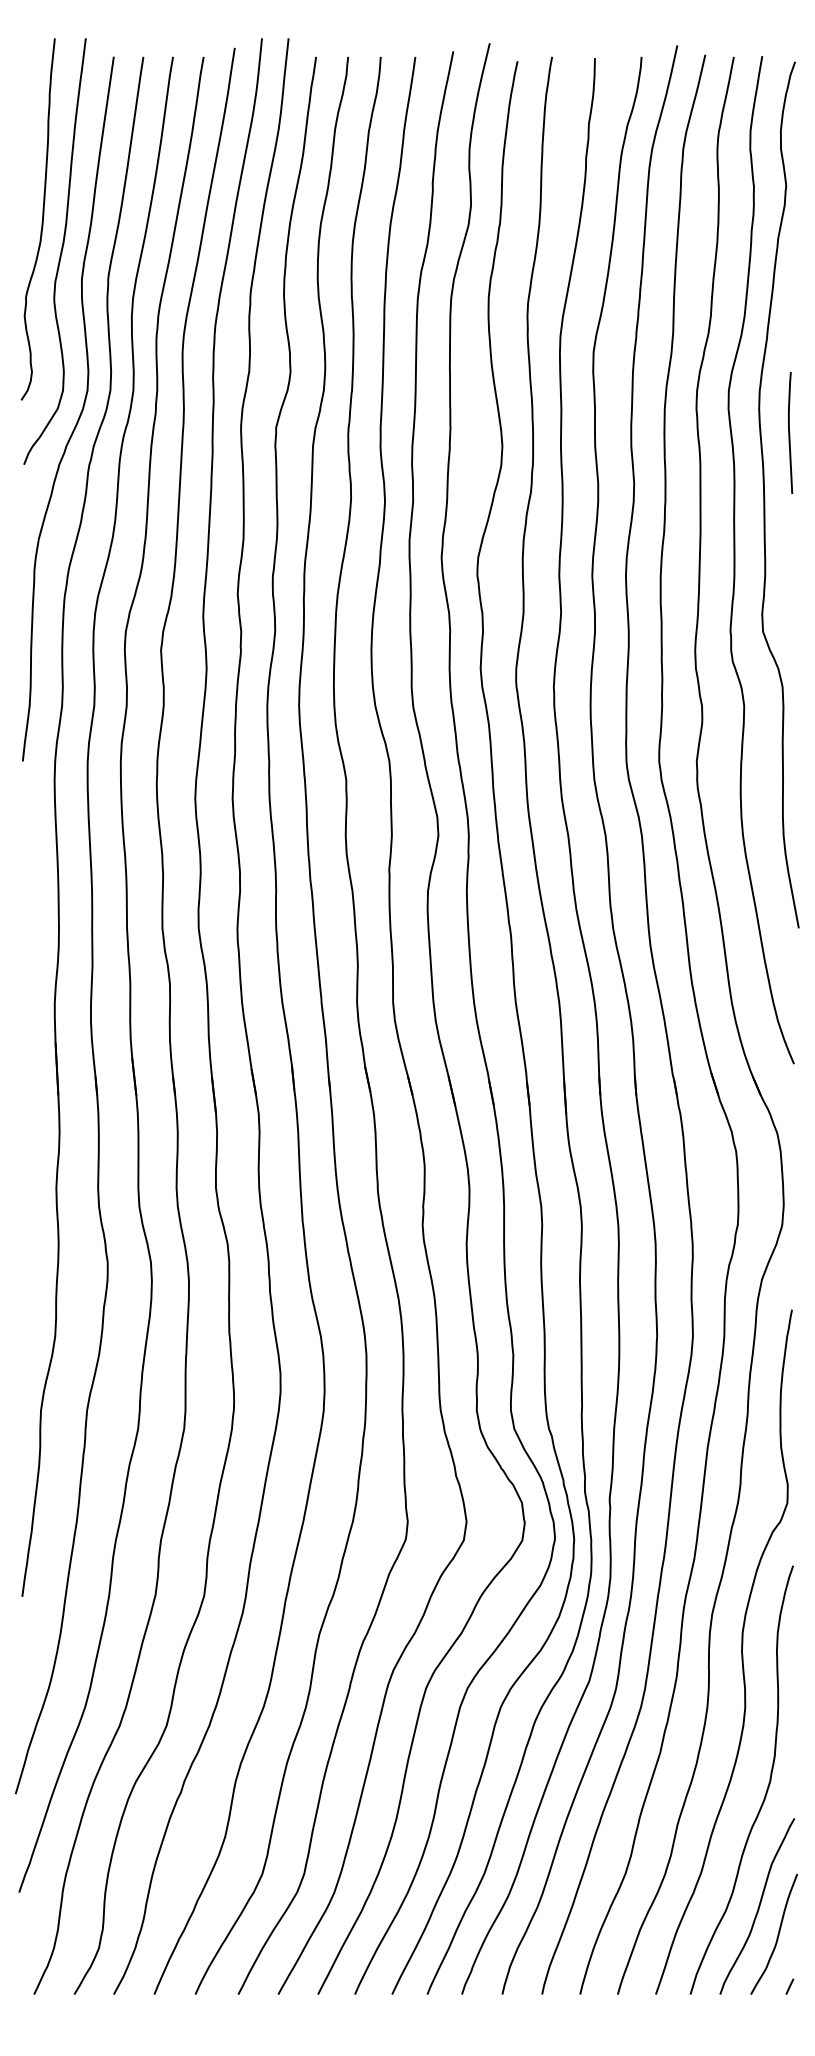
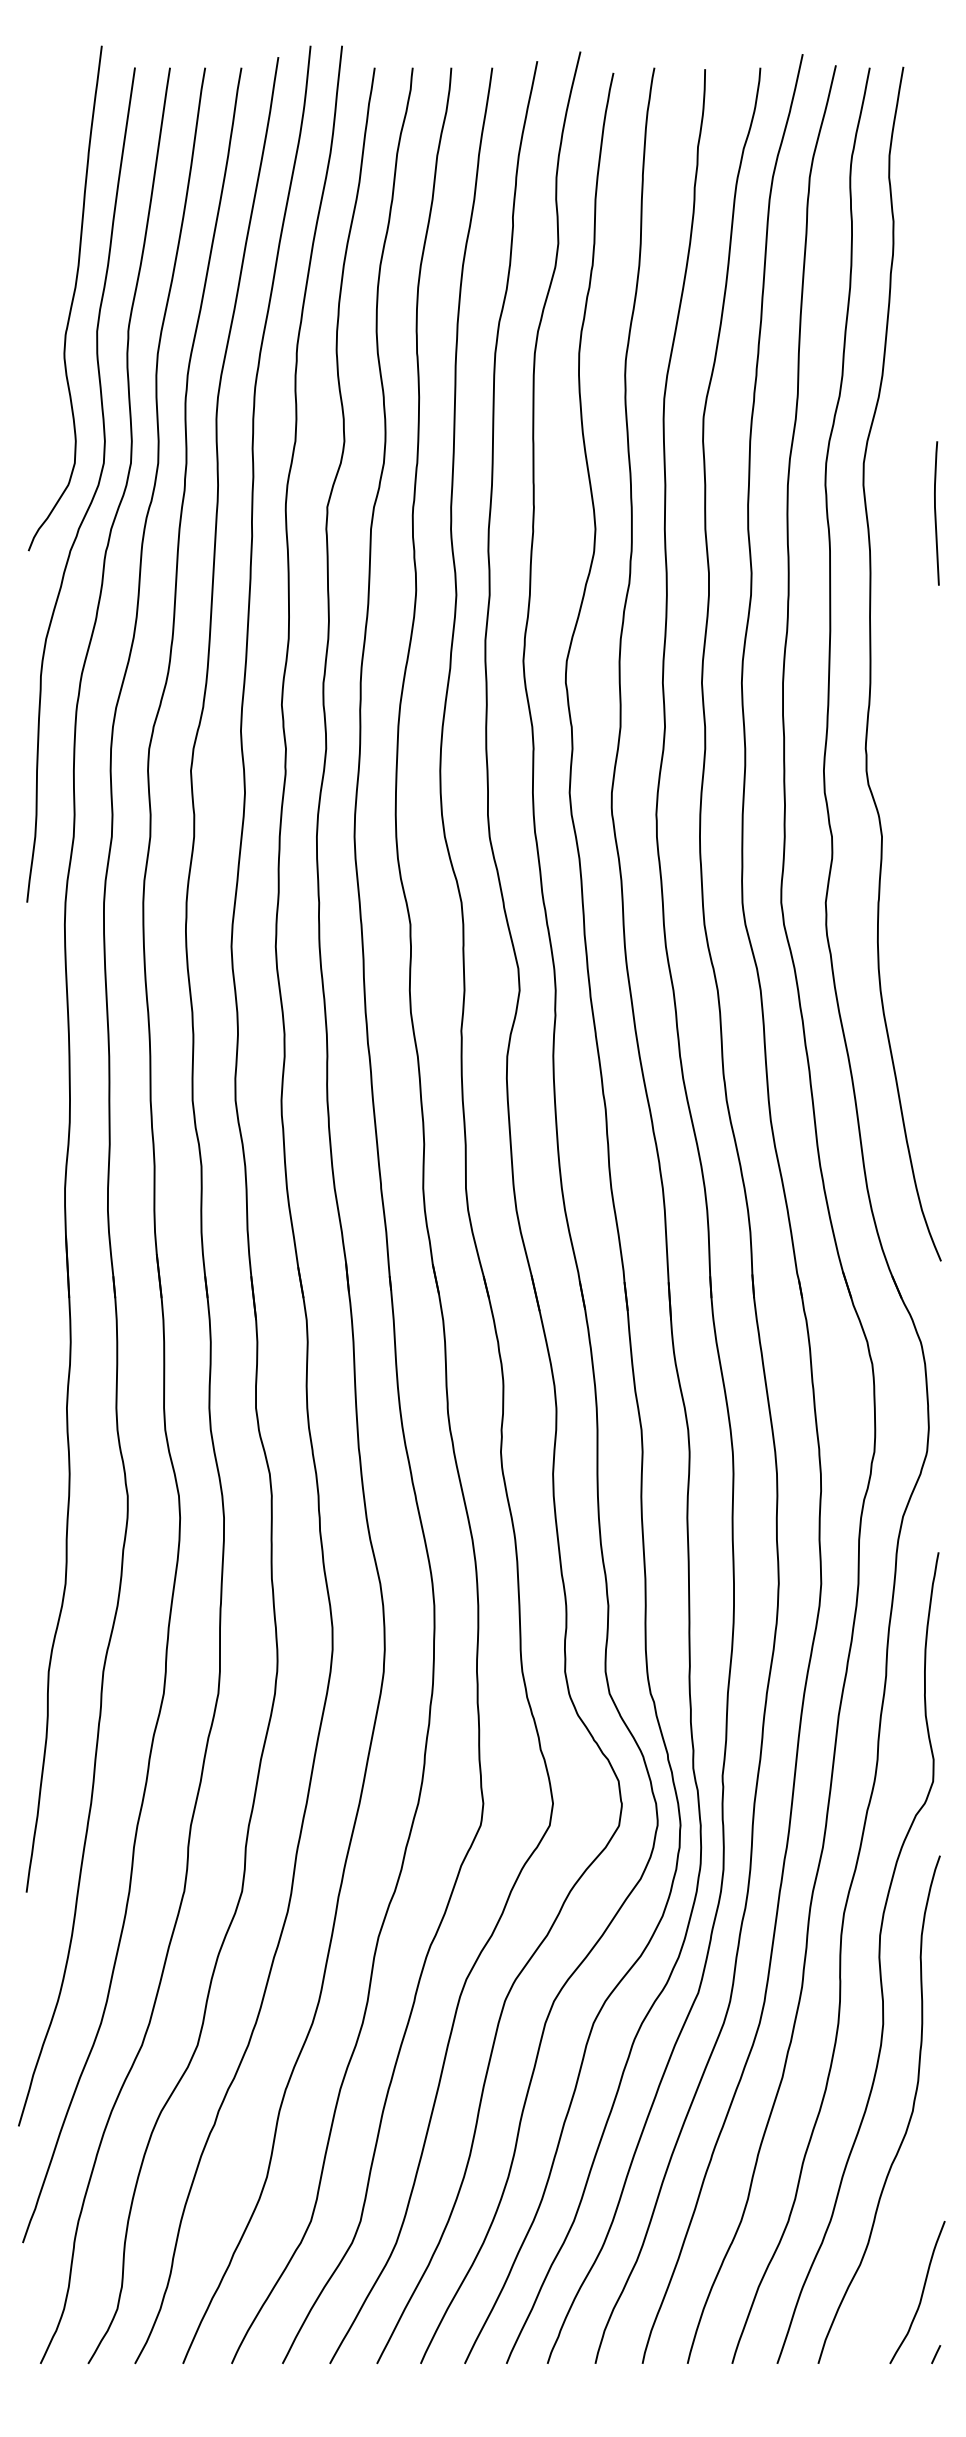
curve: (42, 218) -> (50, 259), removed
curve: (764, 494) -> (906, 586), removed
curve: (758, 1906) -> (898, 2259), removed

